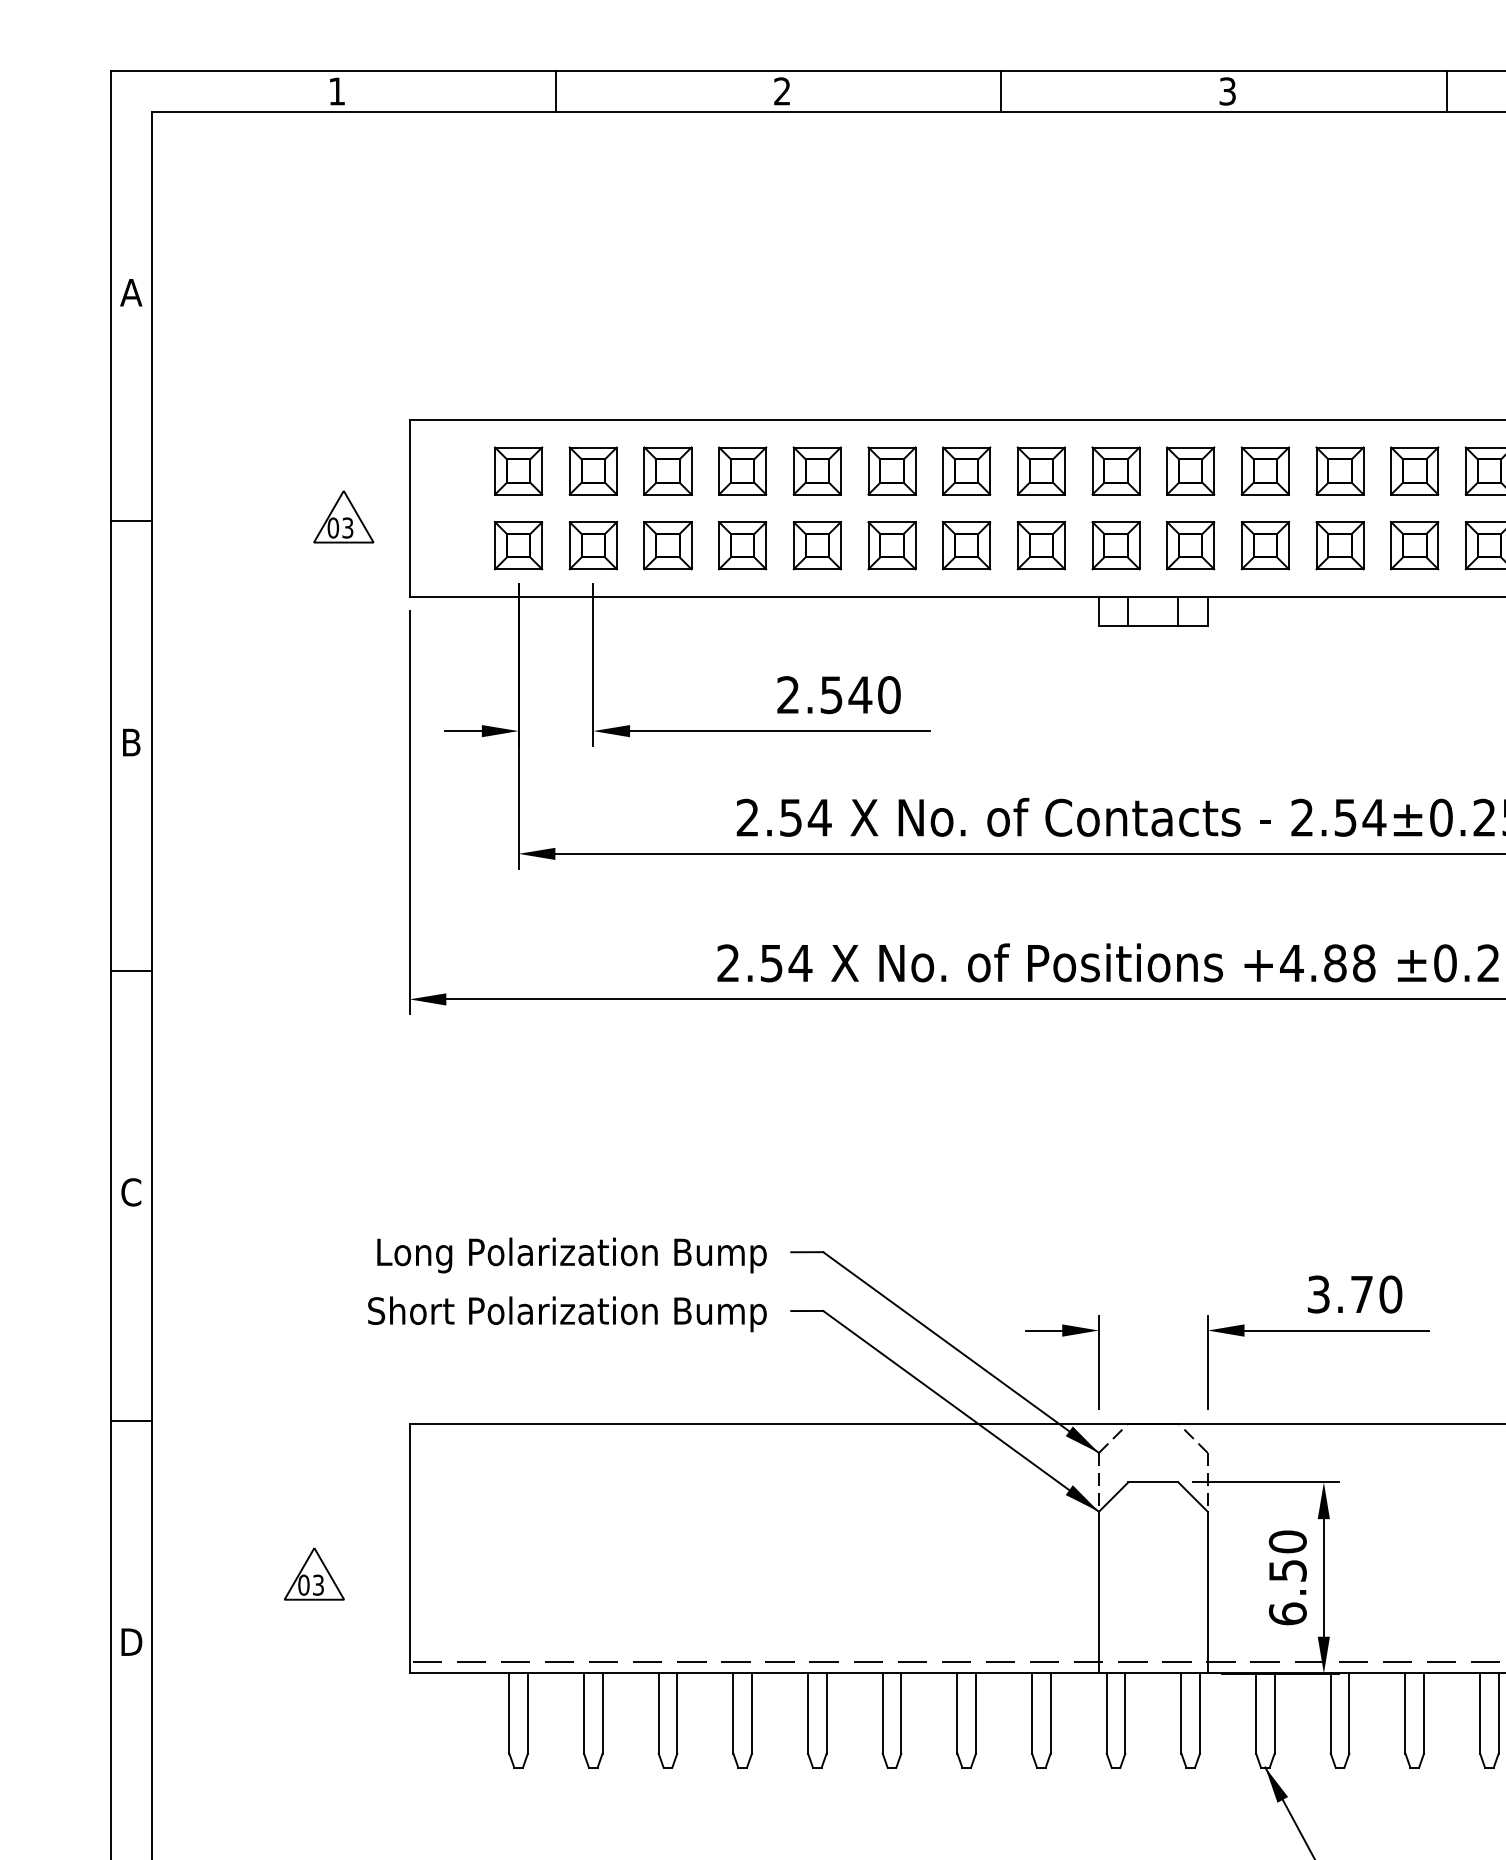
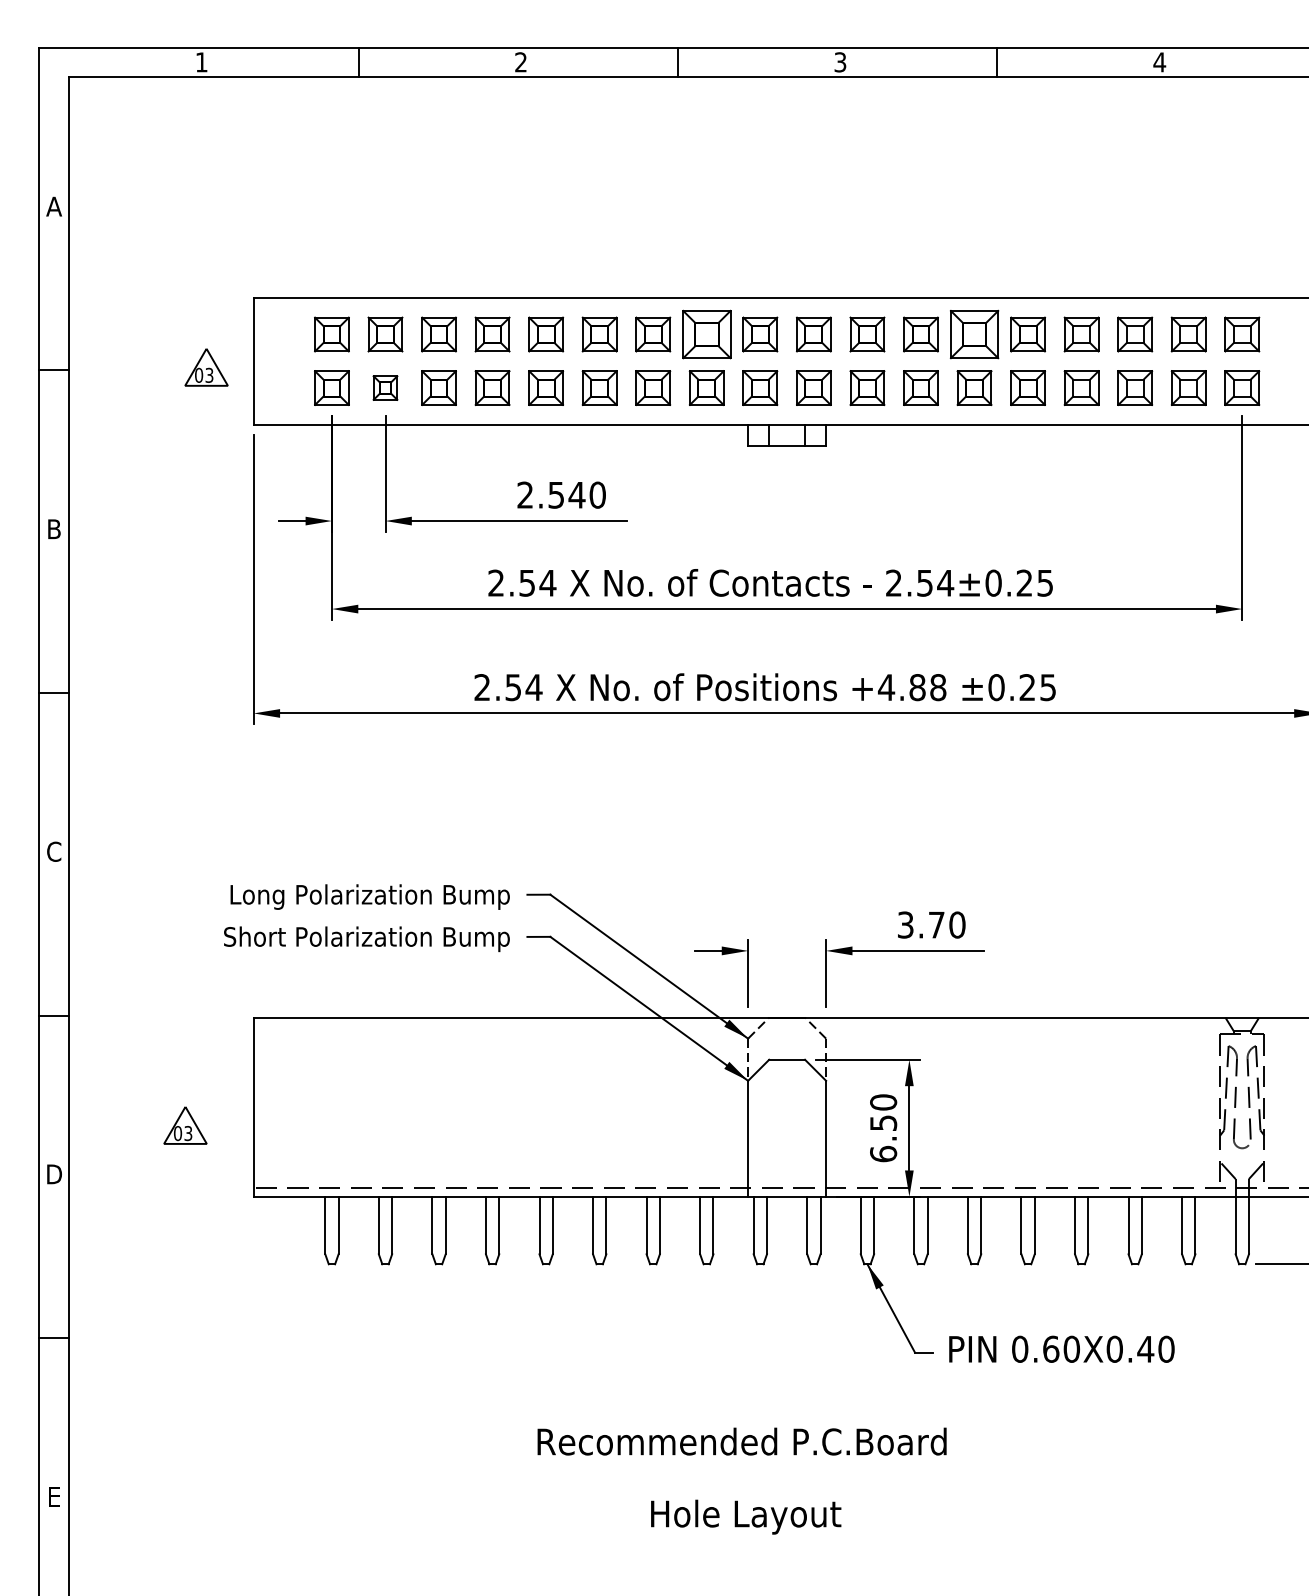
part: (1040, 470) -> (706, 334), size x1.4
part: (1414, 470) -> (974, 334), size x1.4
part: (593, 544) -> (385, 387), size x0.7

